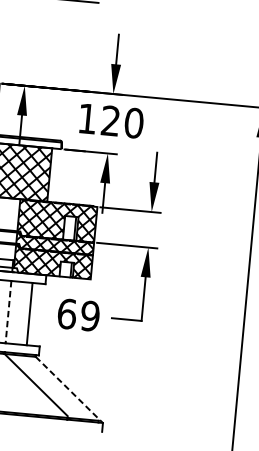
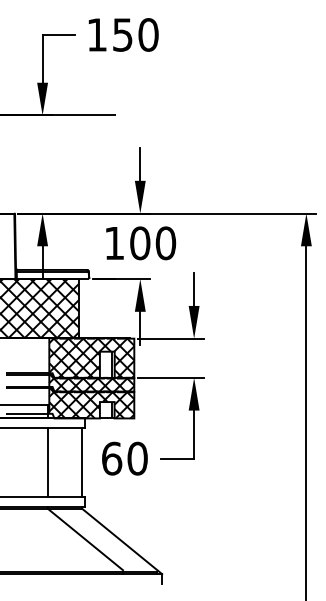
text: (111, 121) -> (140, 243), 120 -> 100
line: (8, 312) -> (47, 463), dashed -> solid
line: (30, 314) -> (82, 462), moved
text: (90, 315) -> (137, 458), 69 -> 60
line: (69, 390) -> (122, 541), dashed -> solid

